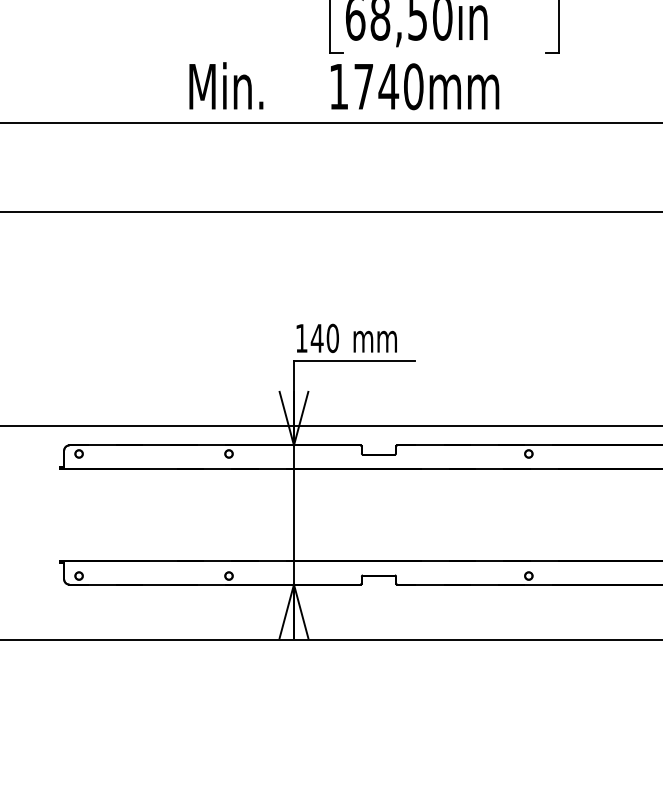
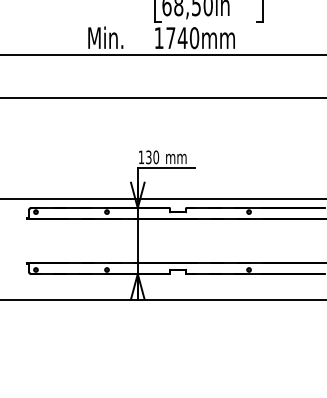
text: (316, 338) -> (148, 157), 140 -> 130

